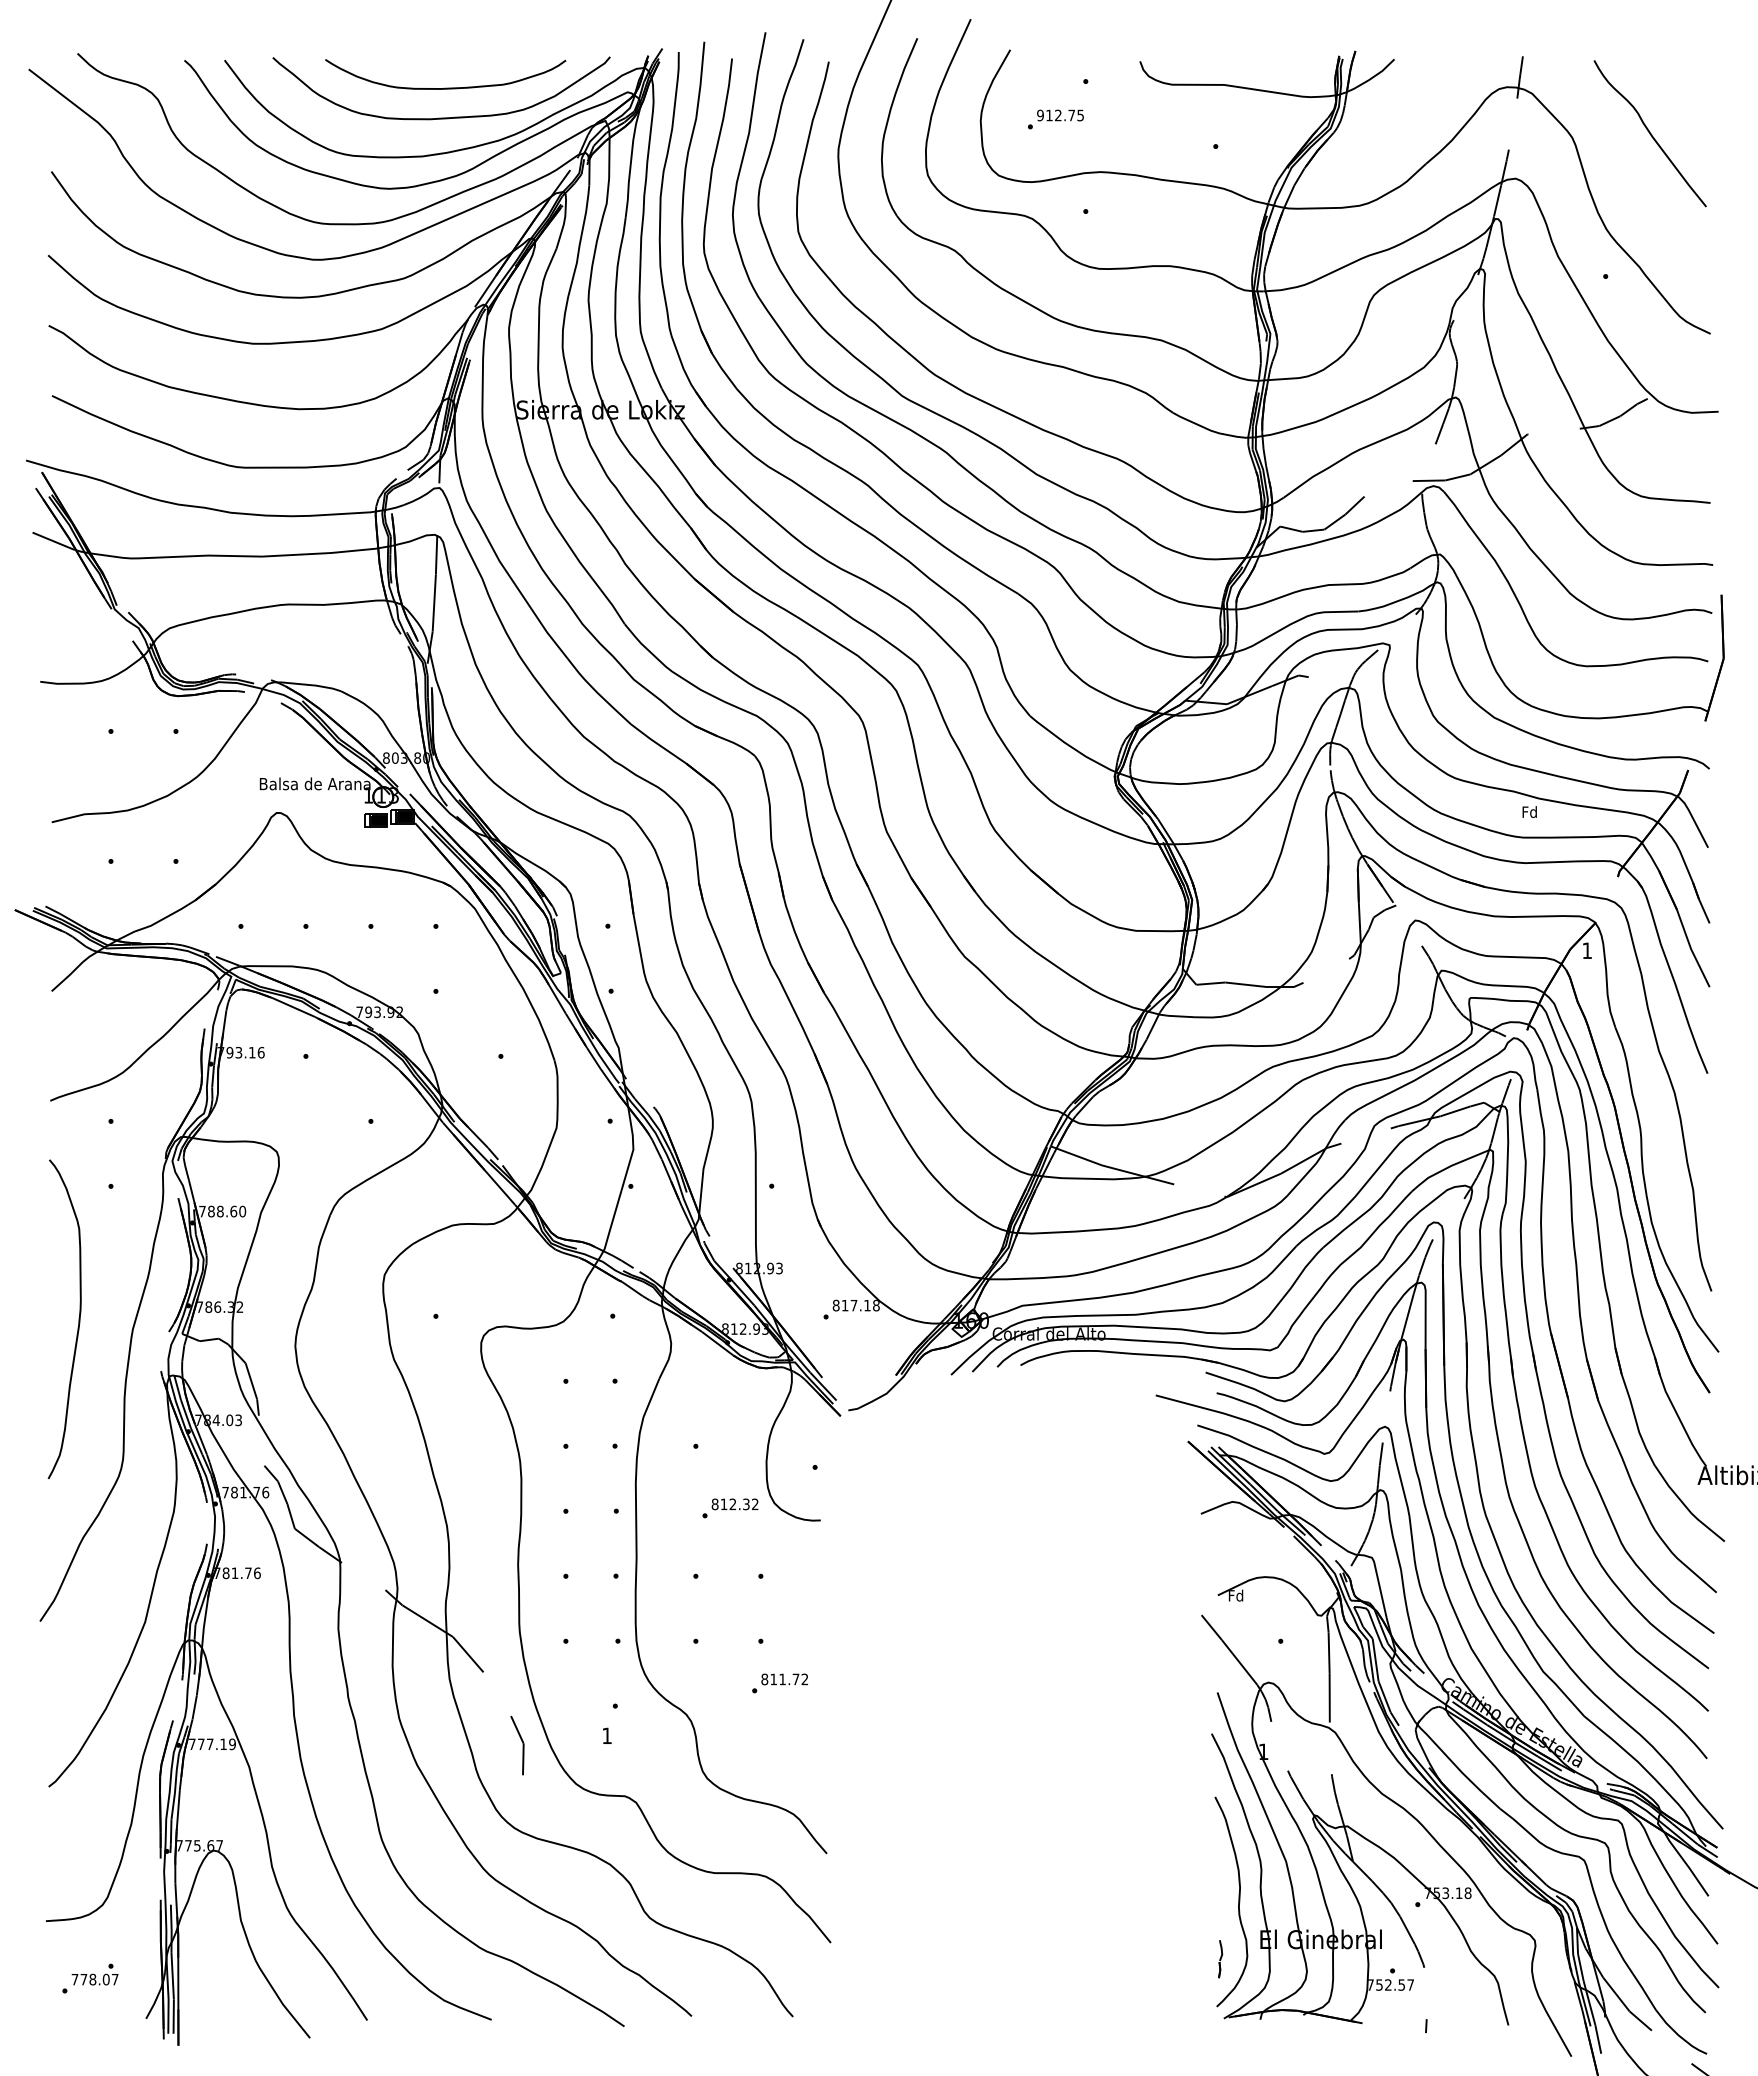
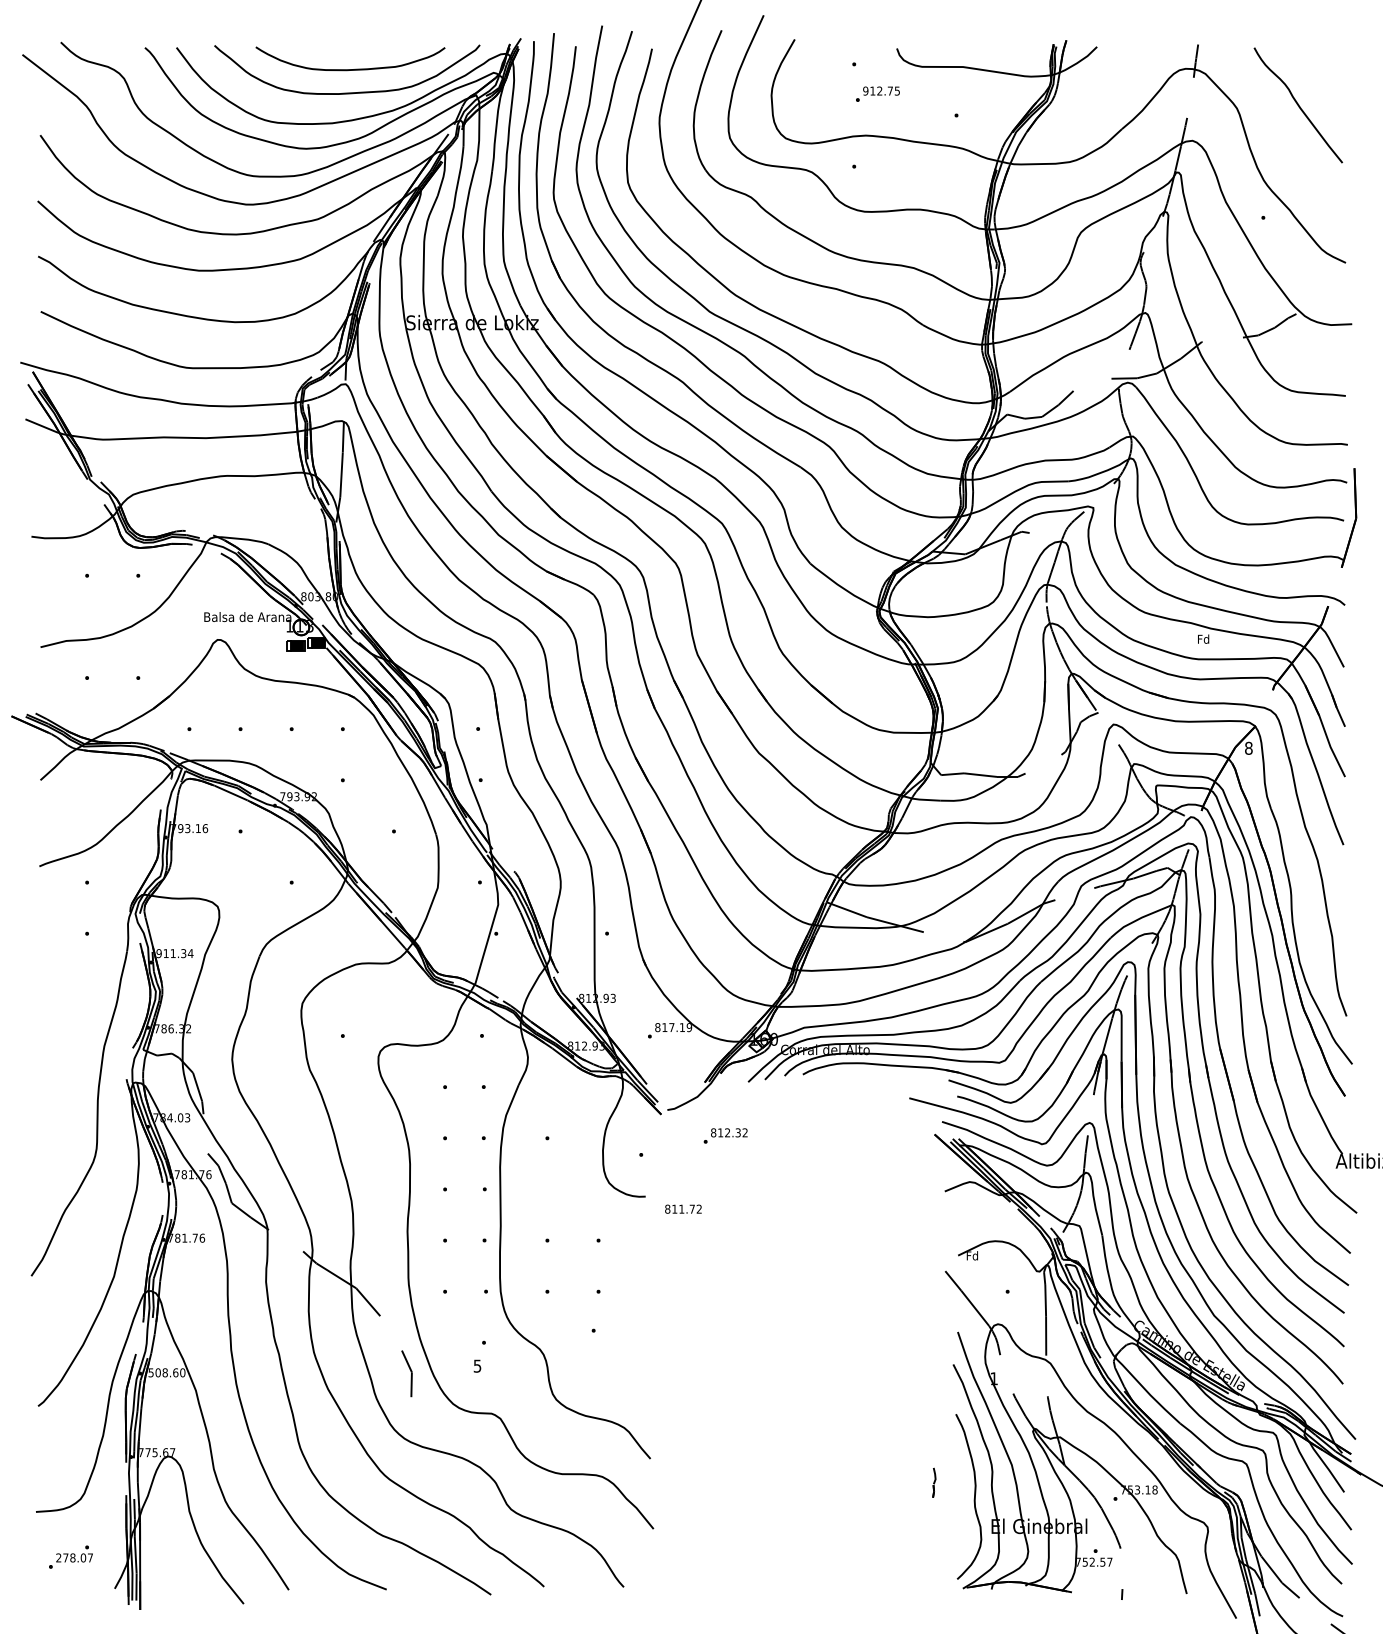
text: (1055, 119) -> (877, 94), moved
text: (1587, 950) -> (1249, 748), 1 -> 8
text: (222, 1211) -> (174, 953), 788.60 -> 911.34
text: (875, 1306) -> (688, 1028), 817.18 -> 817.19
curve: (78, 1319) -> (61, 1038), removed
text: (730, 1508) -> (725, 1136), moved
text: (784, 1679) -> (683, 1209), moved
text: (606, 1735) -> (477, 1365), 1 -> 5
text: (212, 1744) -> (167, 1372), 777.19 -> 508.60
part: (1220, 1959) -> (934, 1483), moved
text: (74, 1979) -> (58, 1557), 778.07 -> 278.07

